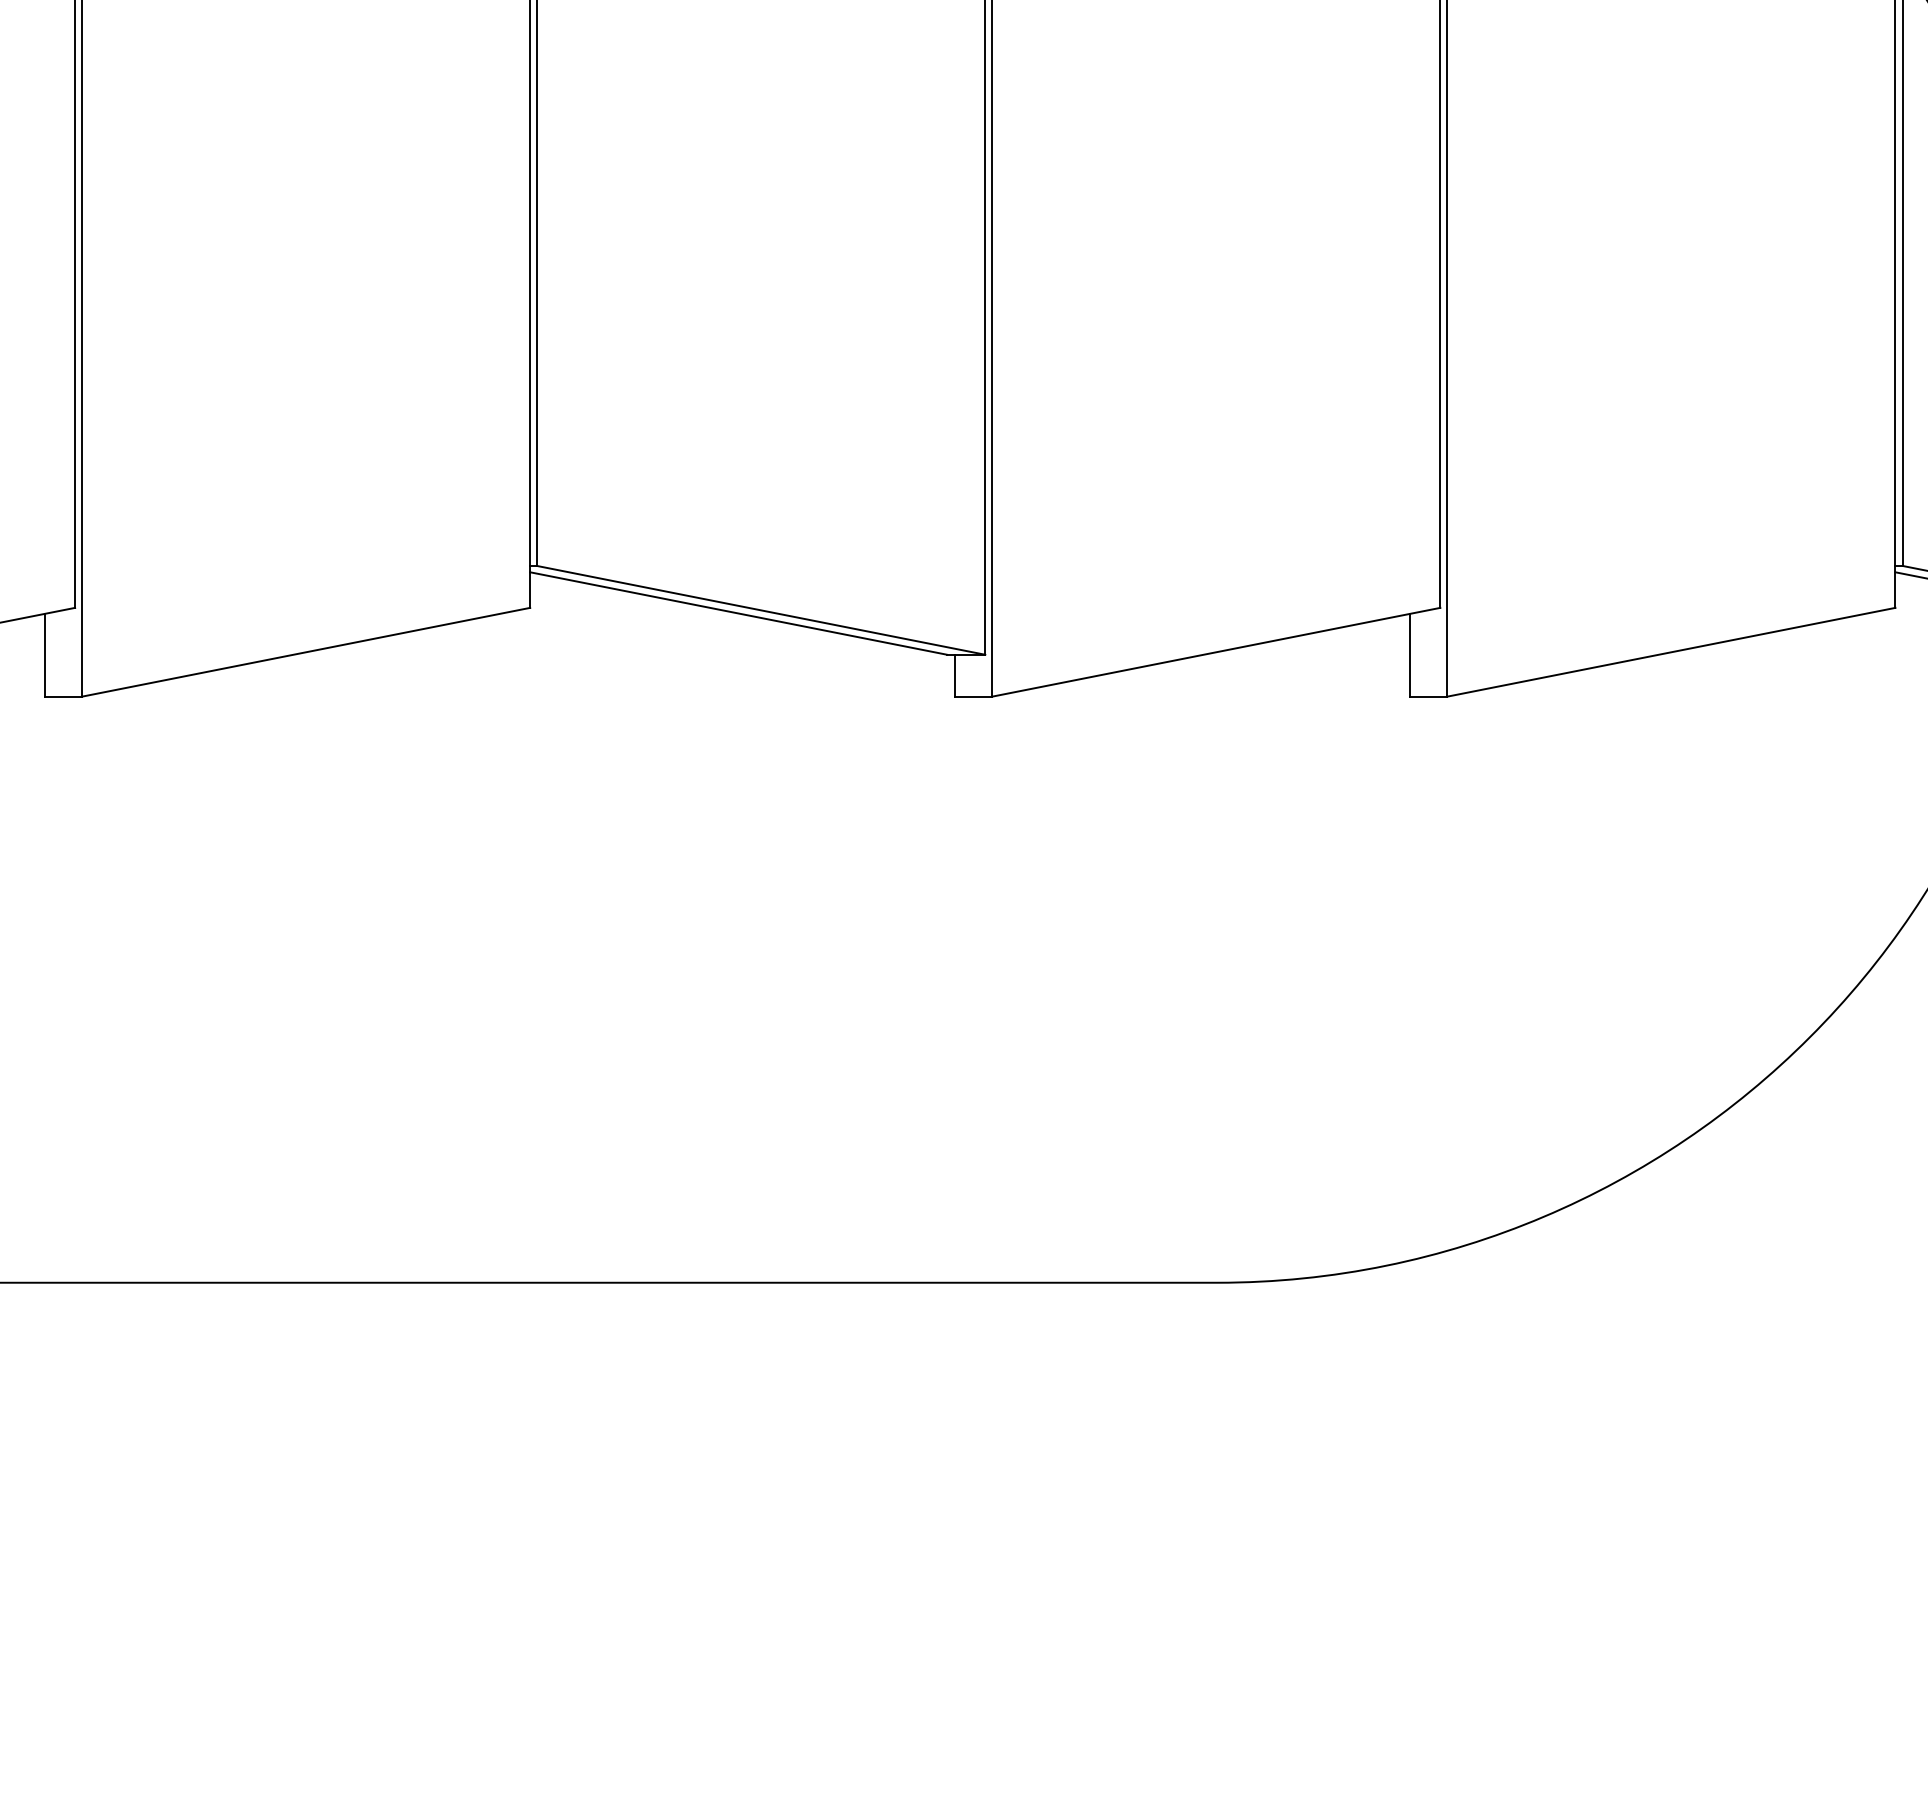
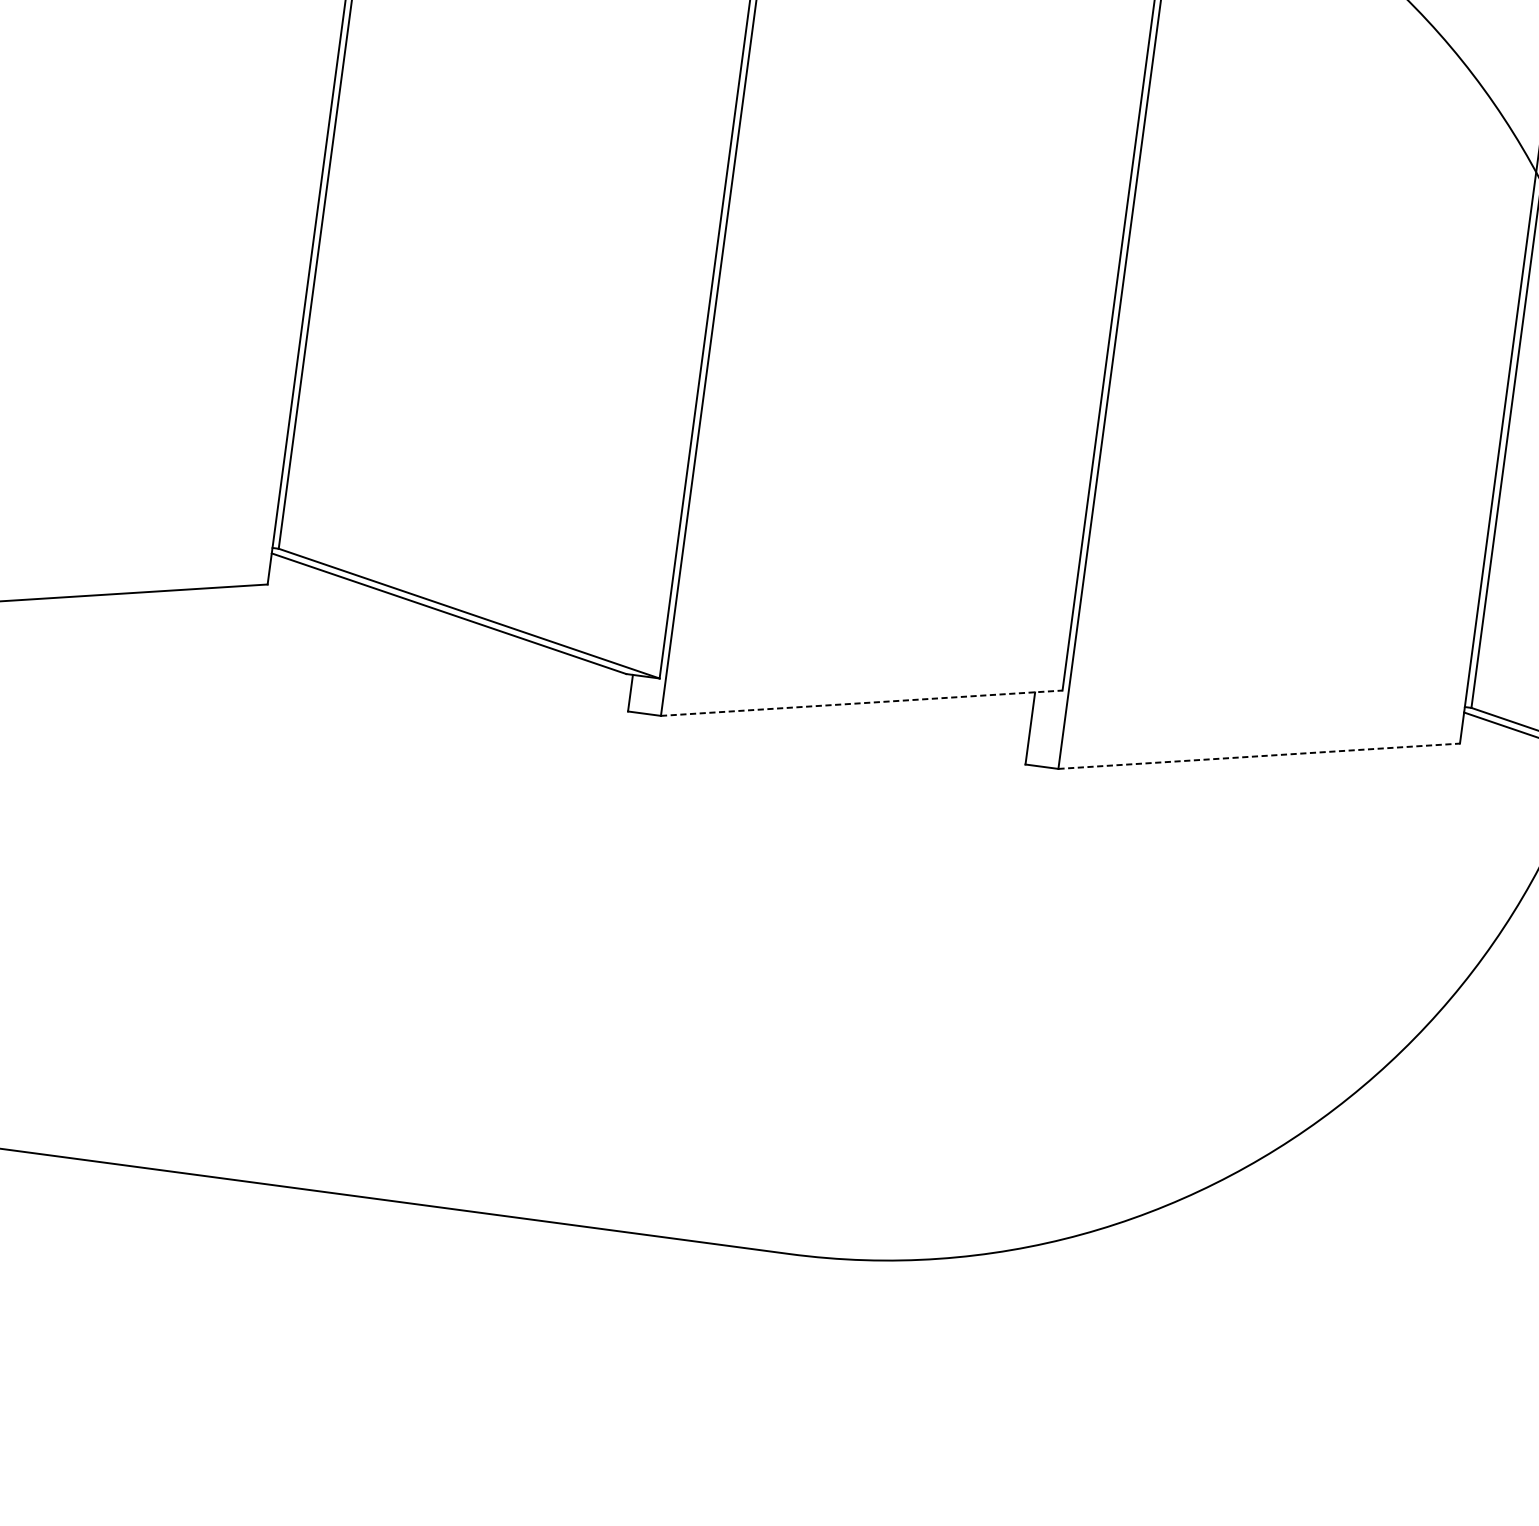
line: (1216, 652) -> (861, 703), solid -> dashed
line: (1671, 652) -> (1259, 756), solid -> dashed

